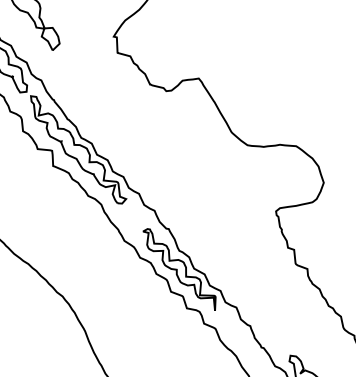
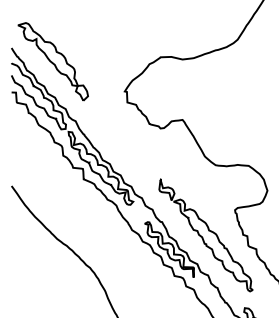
part: (232, 248) -> (205, 235), added

